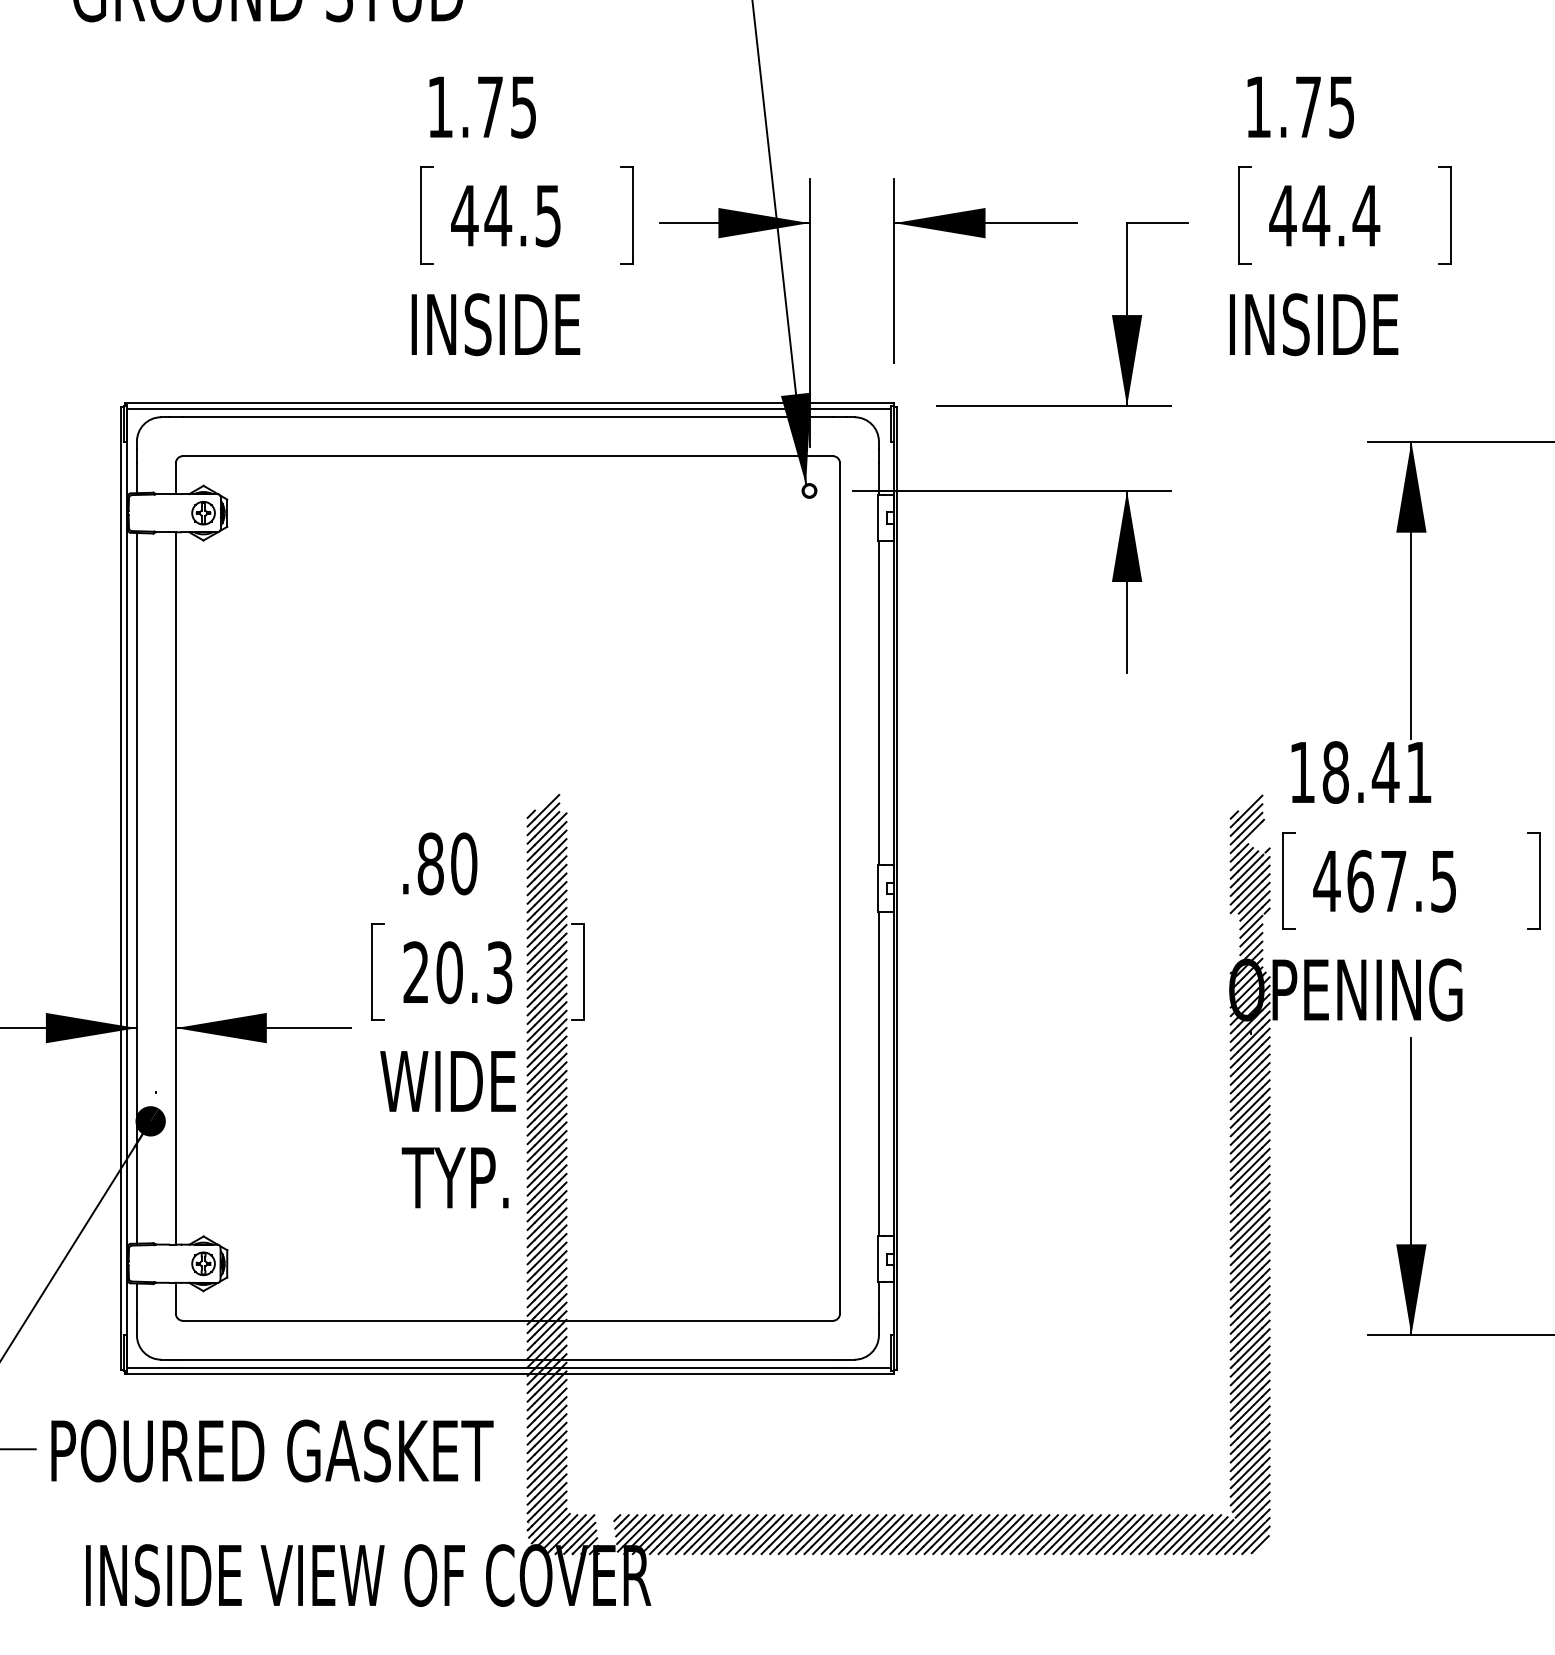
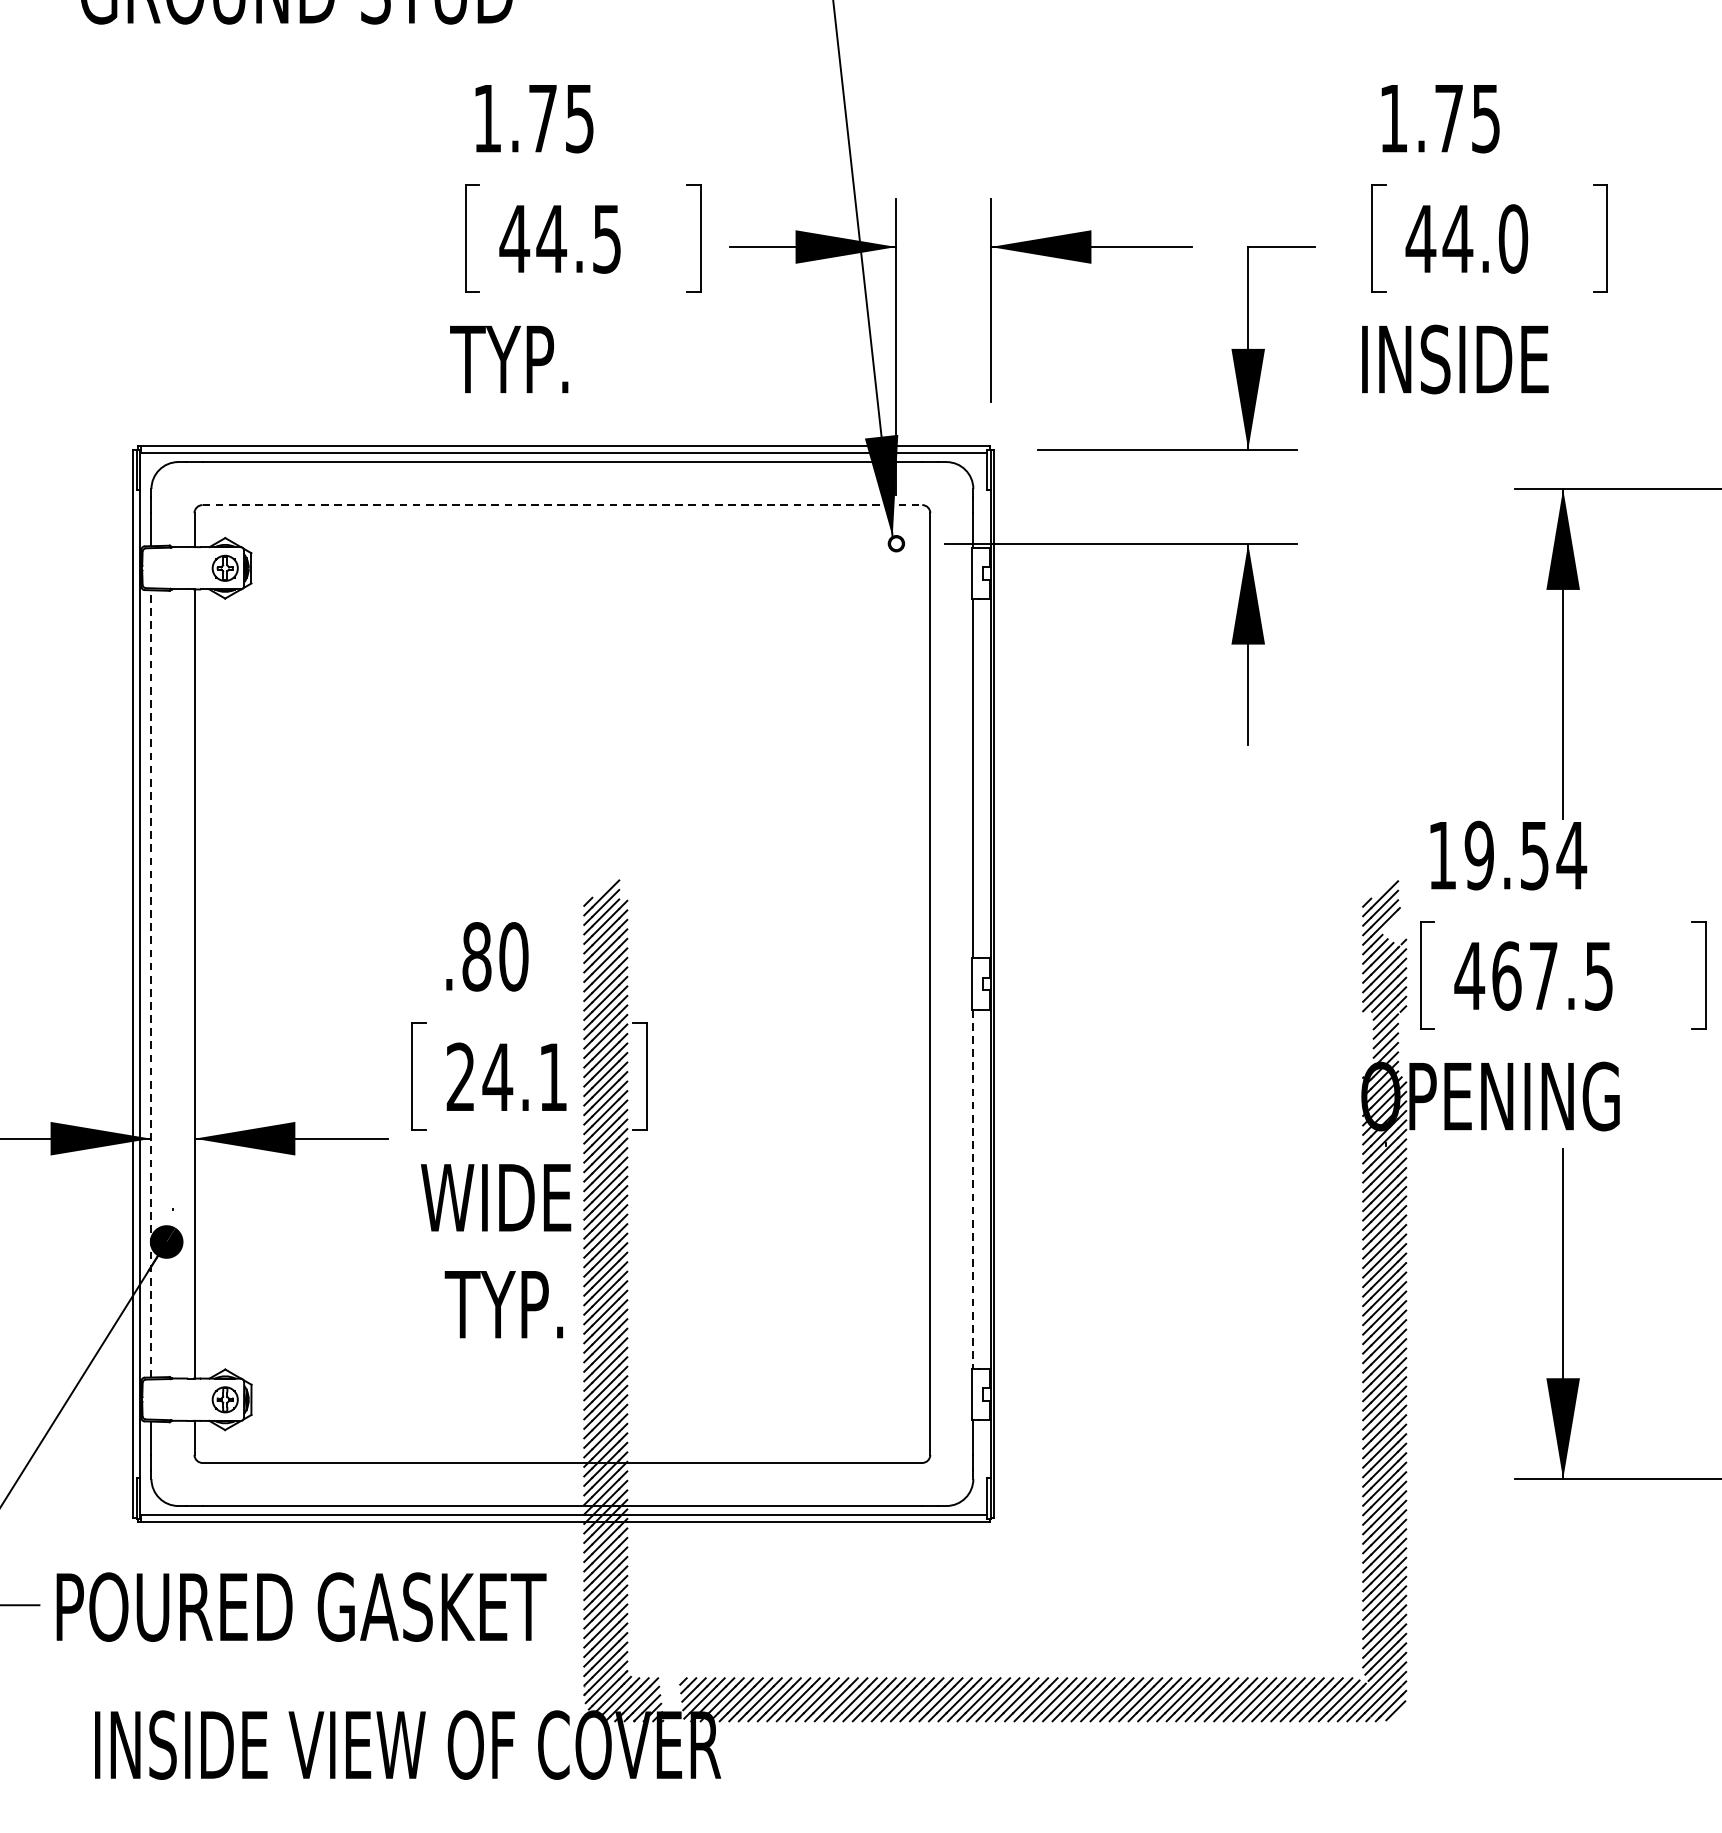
text: (1366, 215) -> (1513, 238), 44.4 -> 44.0
text: (493, 324) -> (546, 359), INSIDE -> TYP.
line: (507, 456) -> (561, 505), solid -> dashed
text: (1377, 772) -> (1525, 855), 18.41 -> 19.54
line: (136, 887) -> (150, 982), solid -> dashed
text: (473, 972) -> (524, 1077), 20.3 -> 24.1
line: (878, 1074) -> (972, 1190), solid -> dashed

